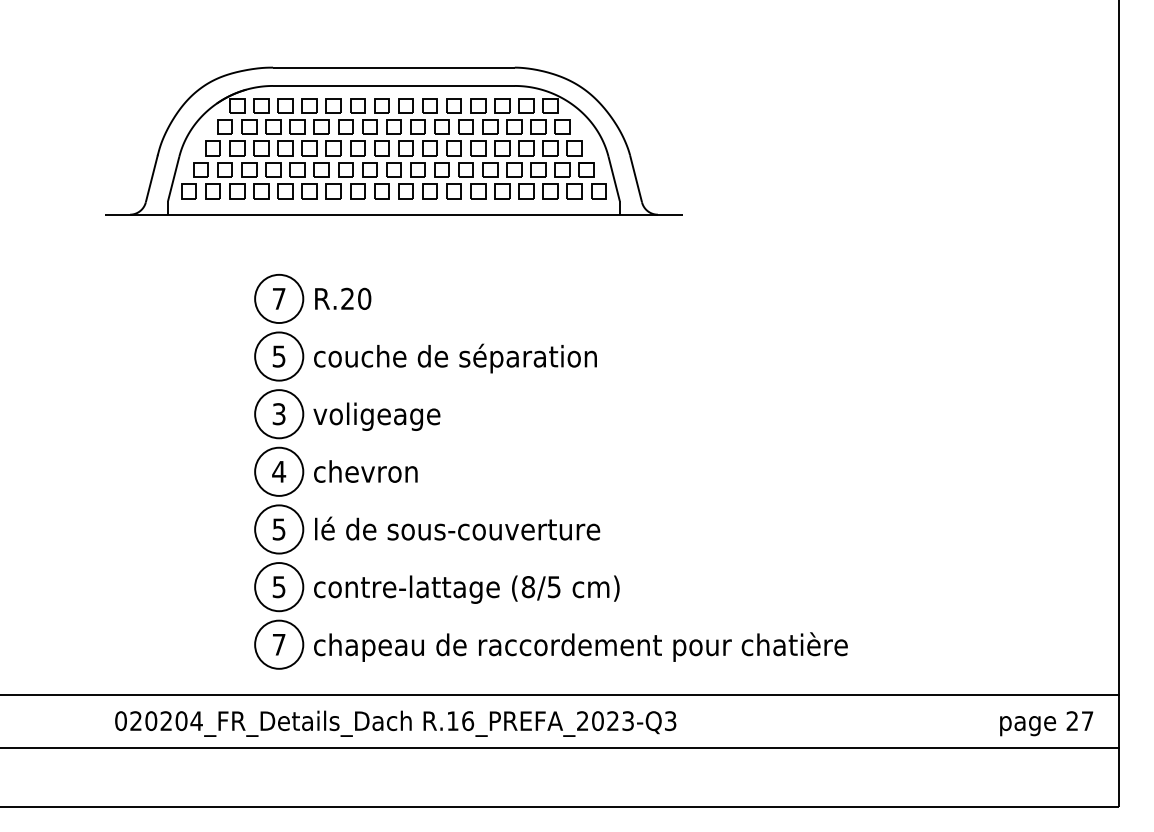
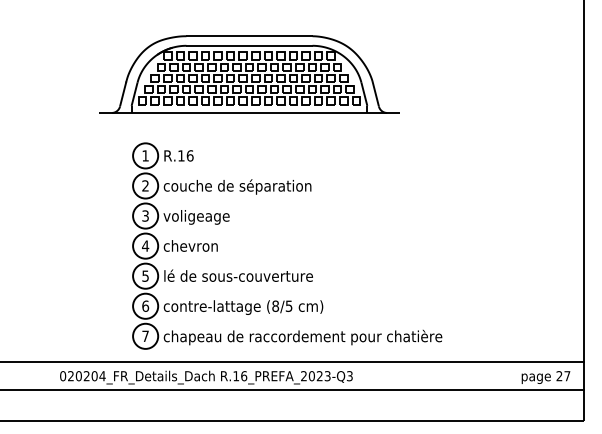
part: (393, 140) -> (249, 74), moved
text: (278, 298) -> (145, 155), 7 -> 1
text: (355, 298) -> (185, 155), R.20 -> R.16
text: (278, 355) -> (145, 185), 5 -> 2
text: (278, 585) -> (145, 305), 5 -> 6

